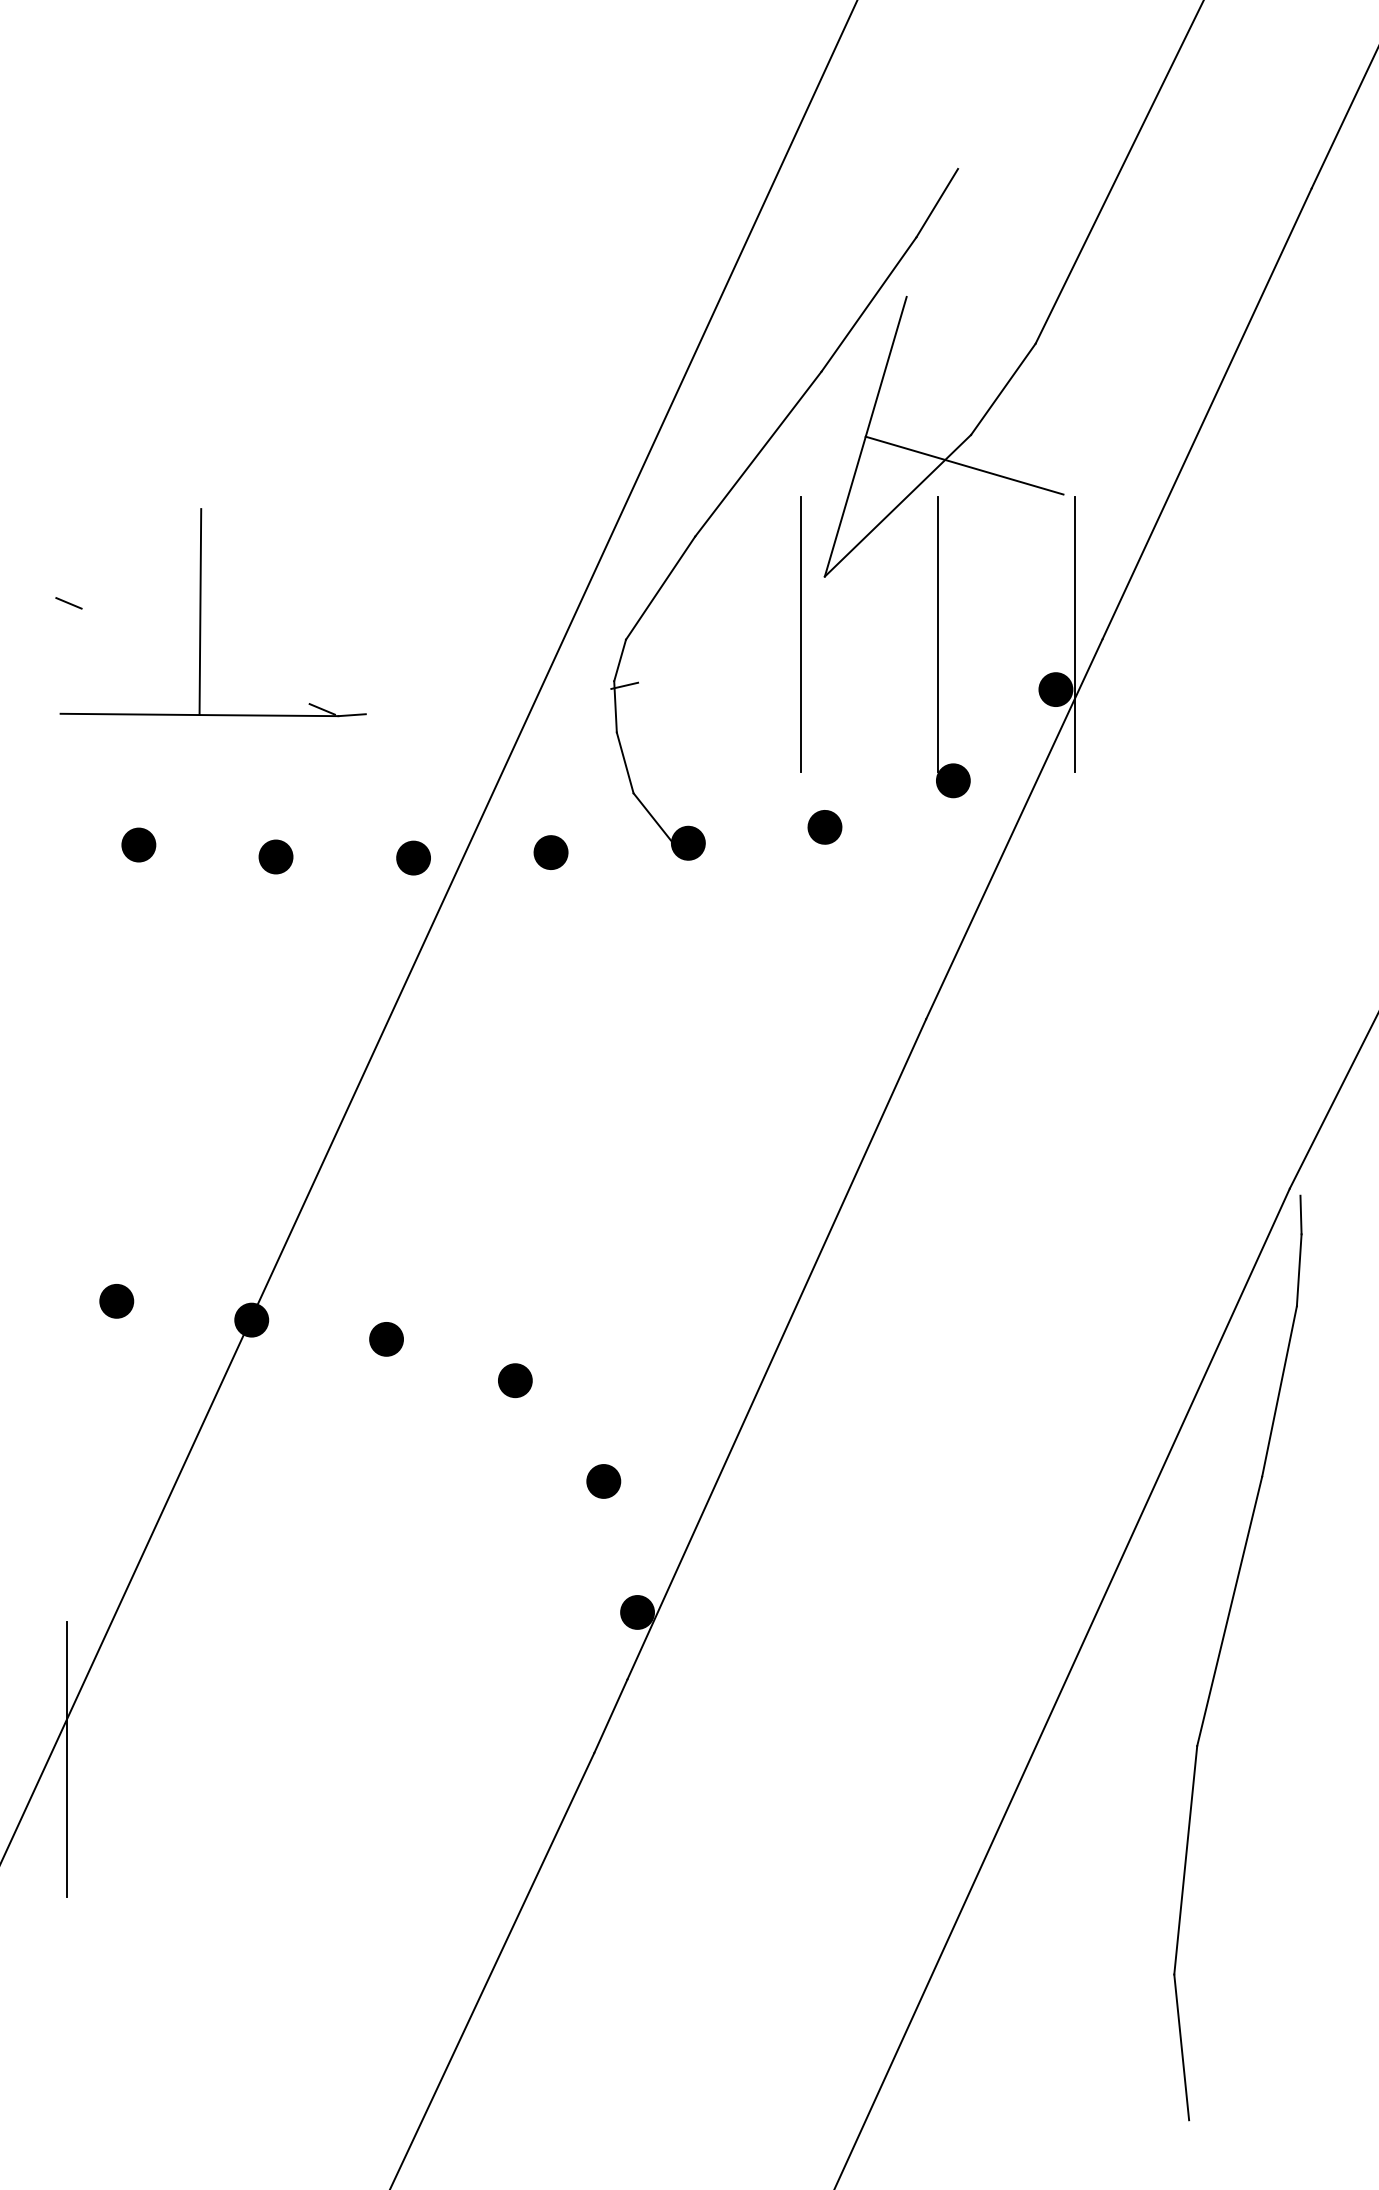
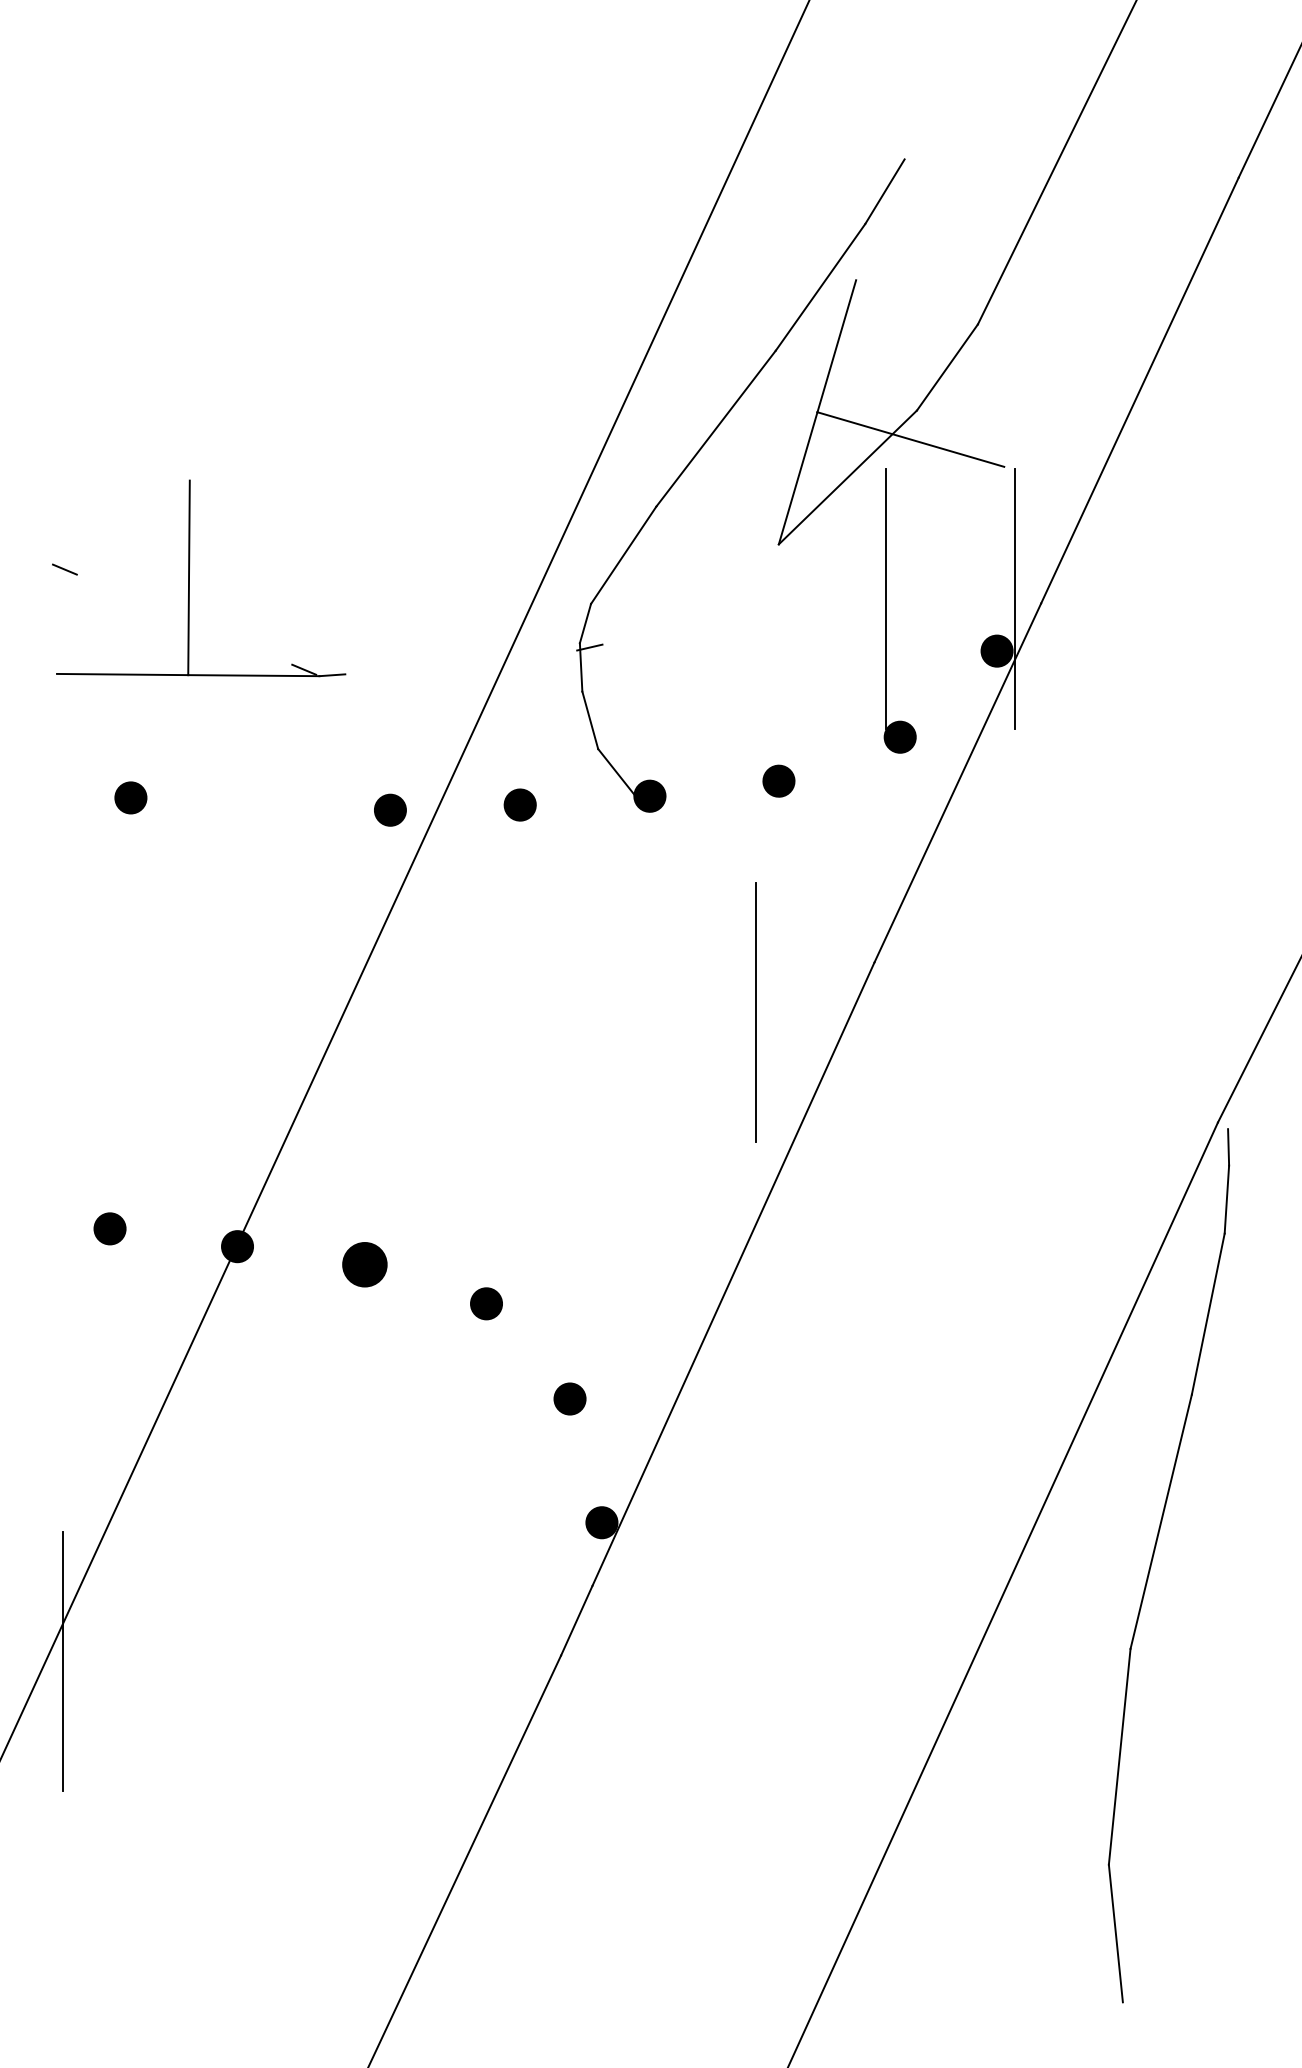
line: (800, 634) -> (755, 1012), moved
part: (275, 856) -> (259, 808), removed
part: (386, 1339) -> (364, 1264), size x1.4

